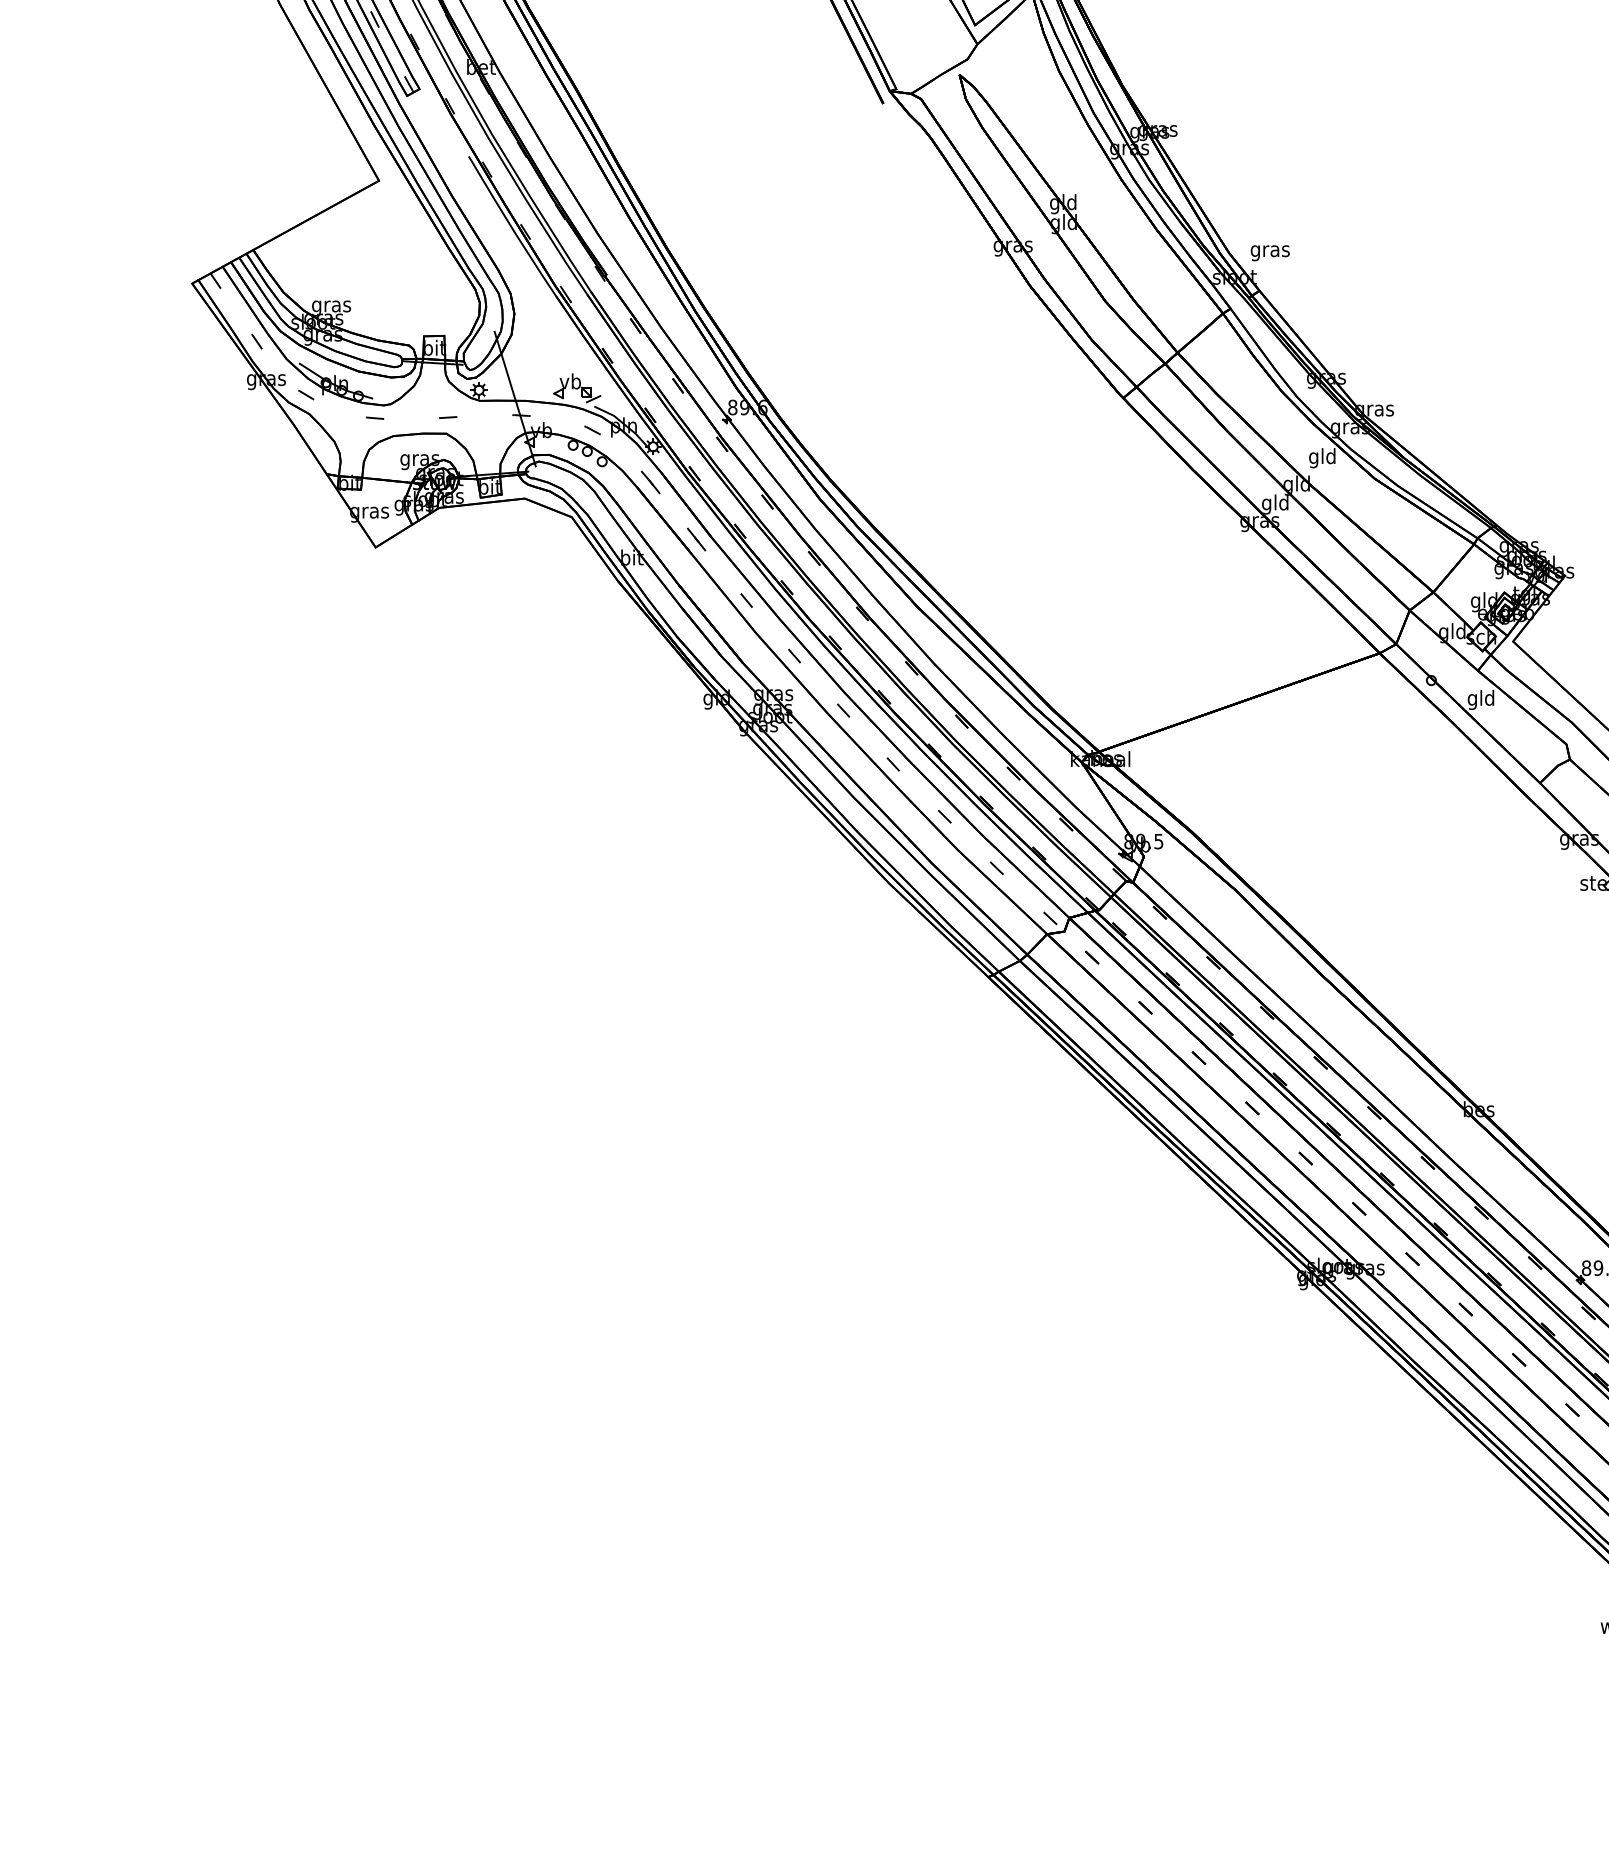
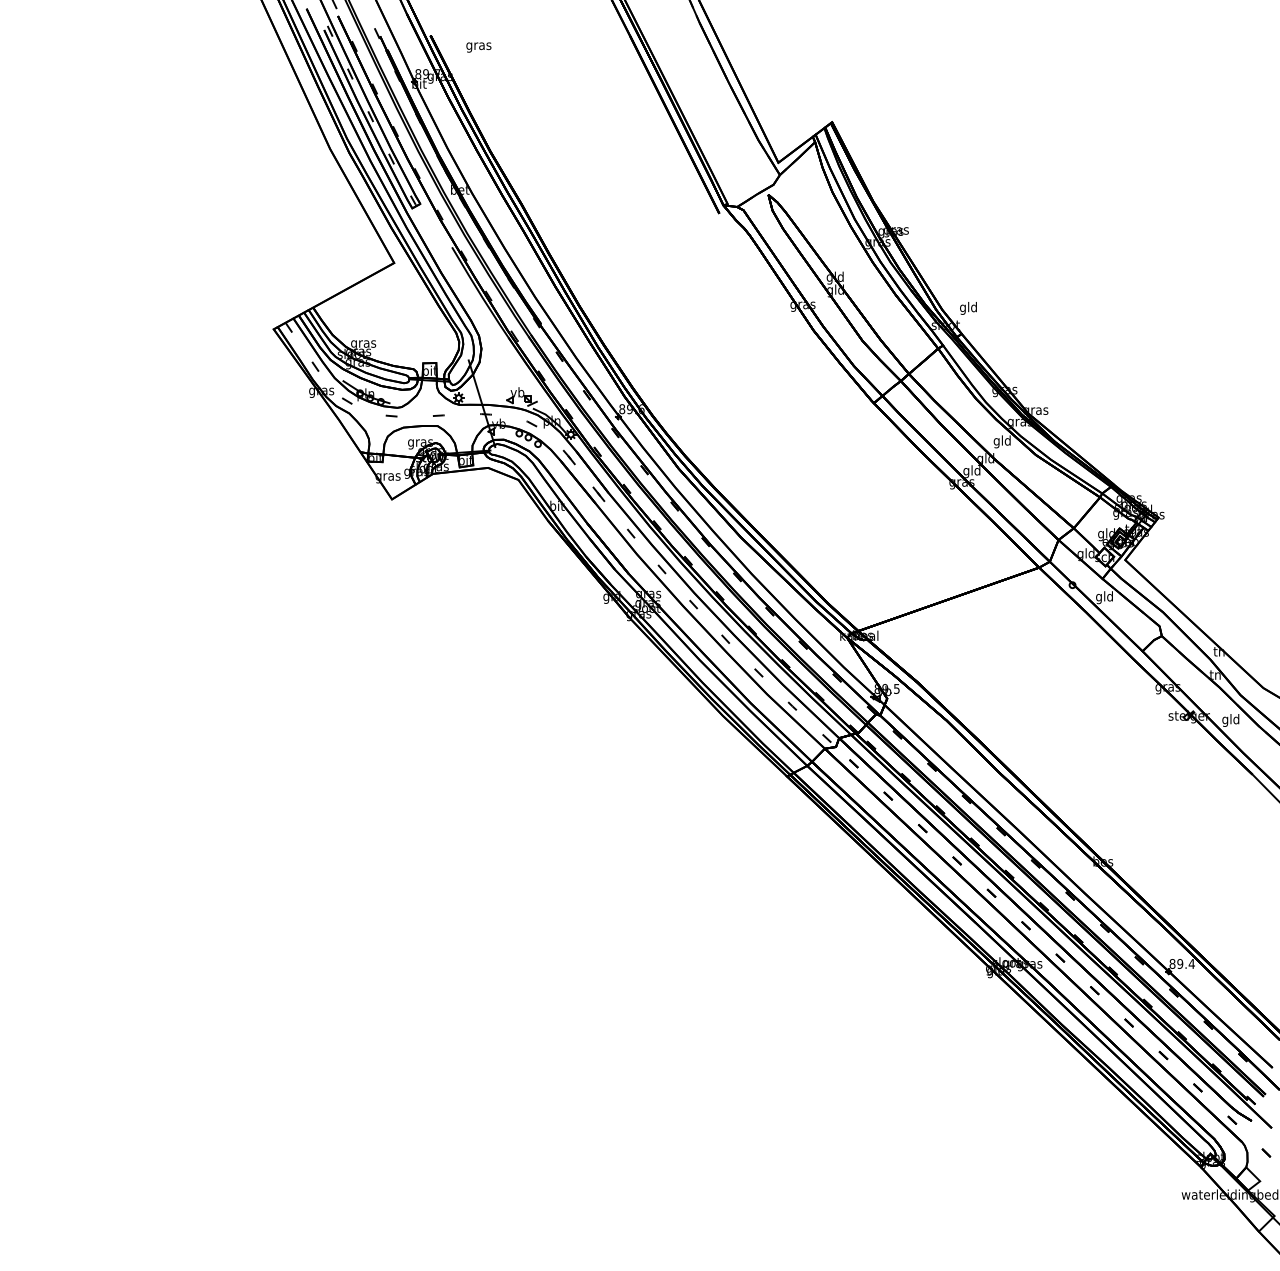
text: (1269, 251) -> (968, 308), gras -> gld

